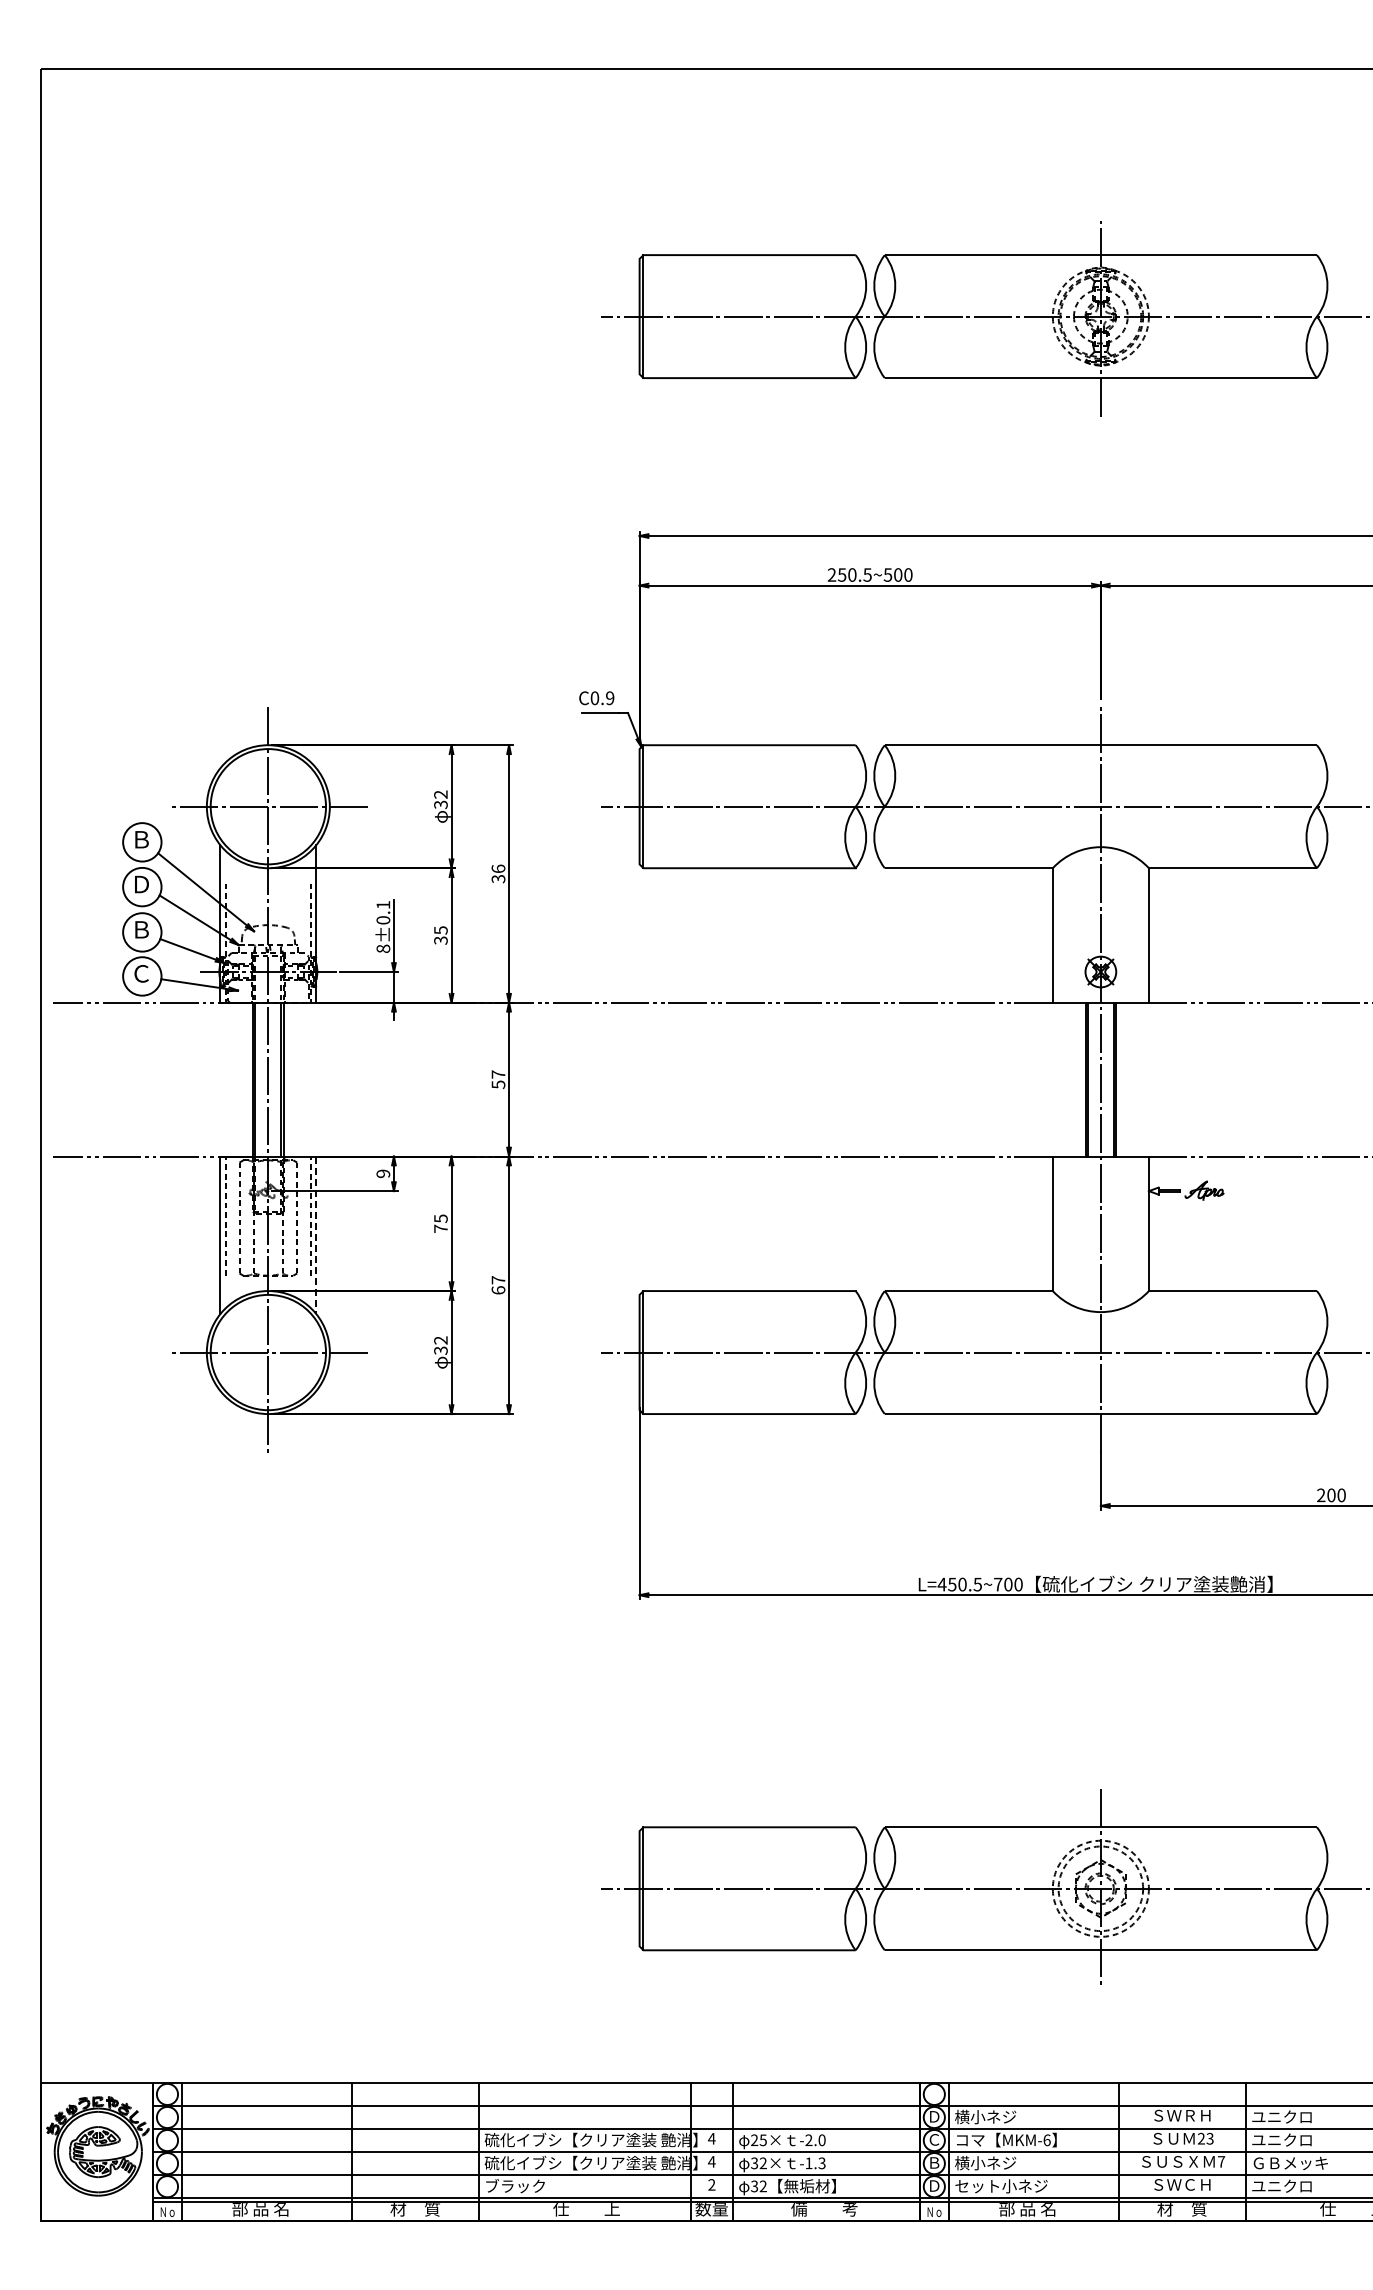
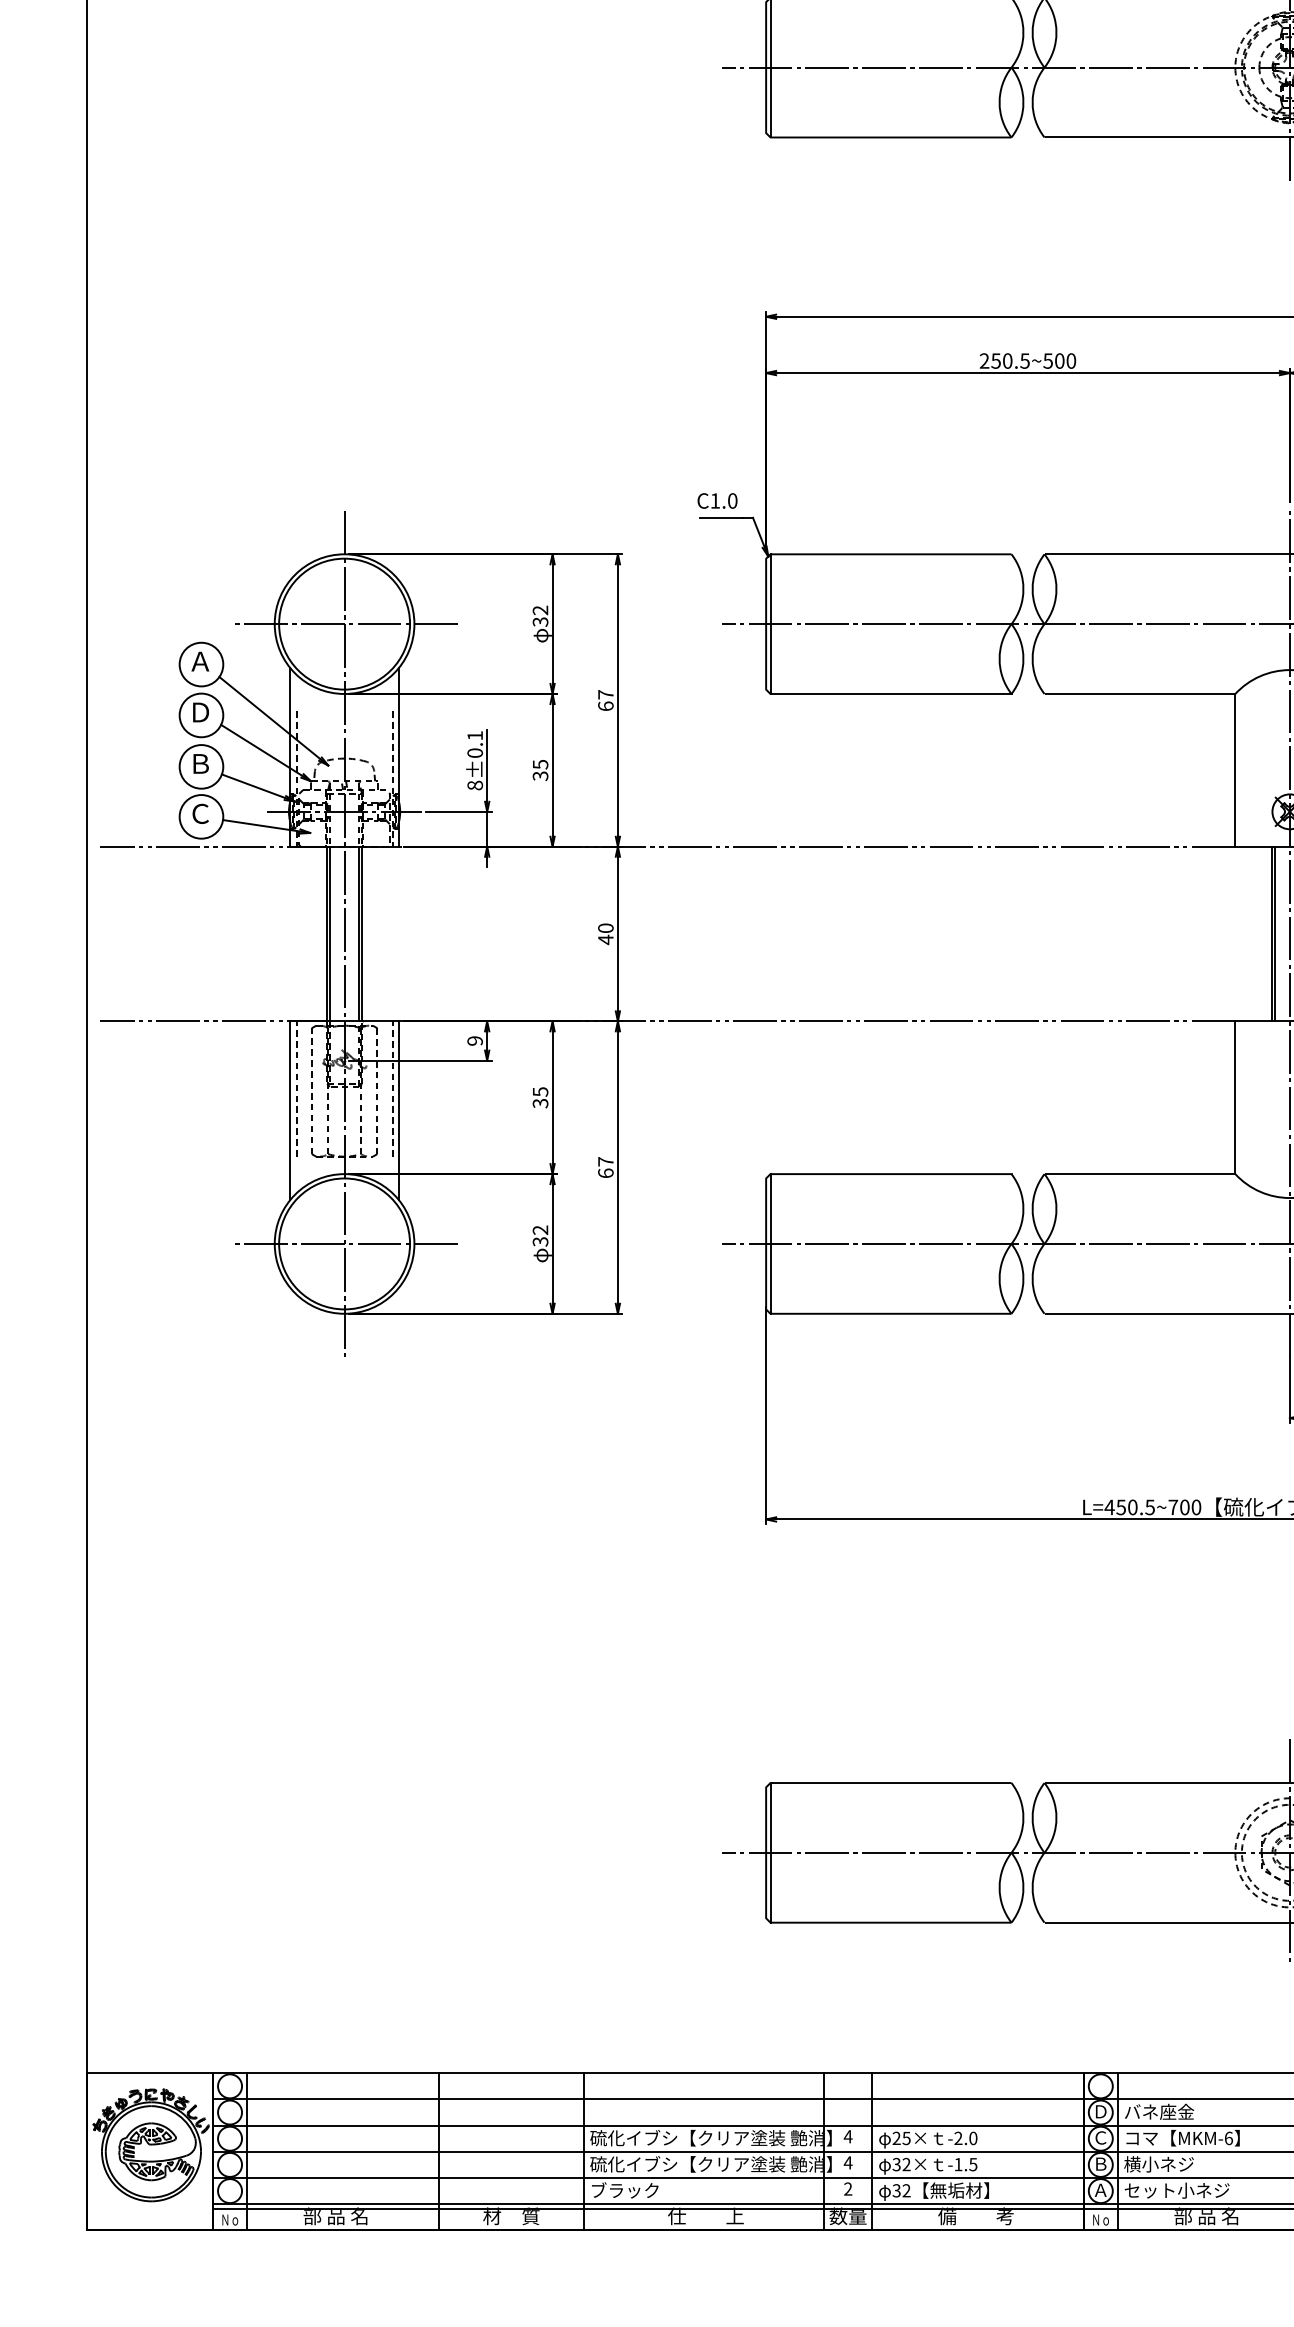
text: (602, 698) -> (723, 501), C0.9 -> C1.0
text: (141, 839) -> (200, 661), Ｂ -> Ａ
text: (498, 873) -> (605, 699), 36 -> 67
text: (498, 1079) -> (605, 933), 57 -> 40
text: (440, 1228) -> (540, 1103), 75 -> 35
line: (316, 1235) -> (399, 1111), dashed -> solid
text: (985, 2116) -> (1158, 2111), 横小ネジ -> バネ座金
text: (822, 2162) -> (973, 2163), -1.3 -> -1.5
text: (934, 2185) -> (1100, 2189), Ｄ -> Ａ

